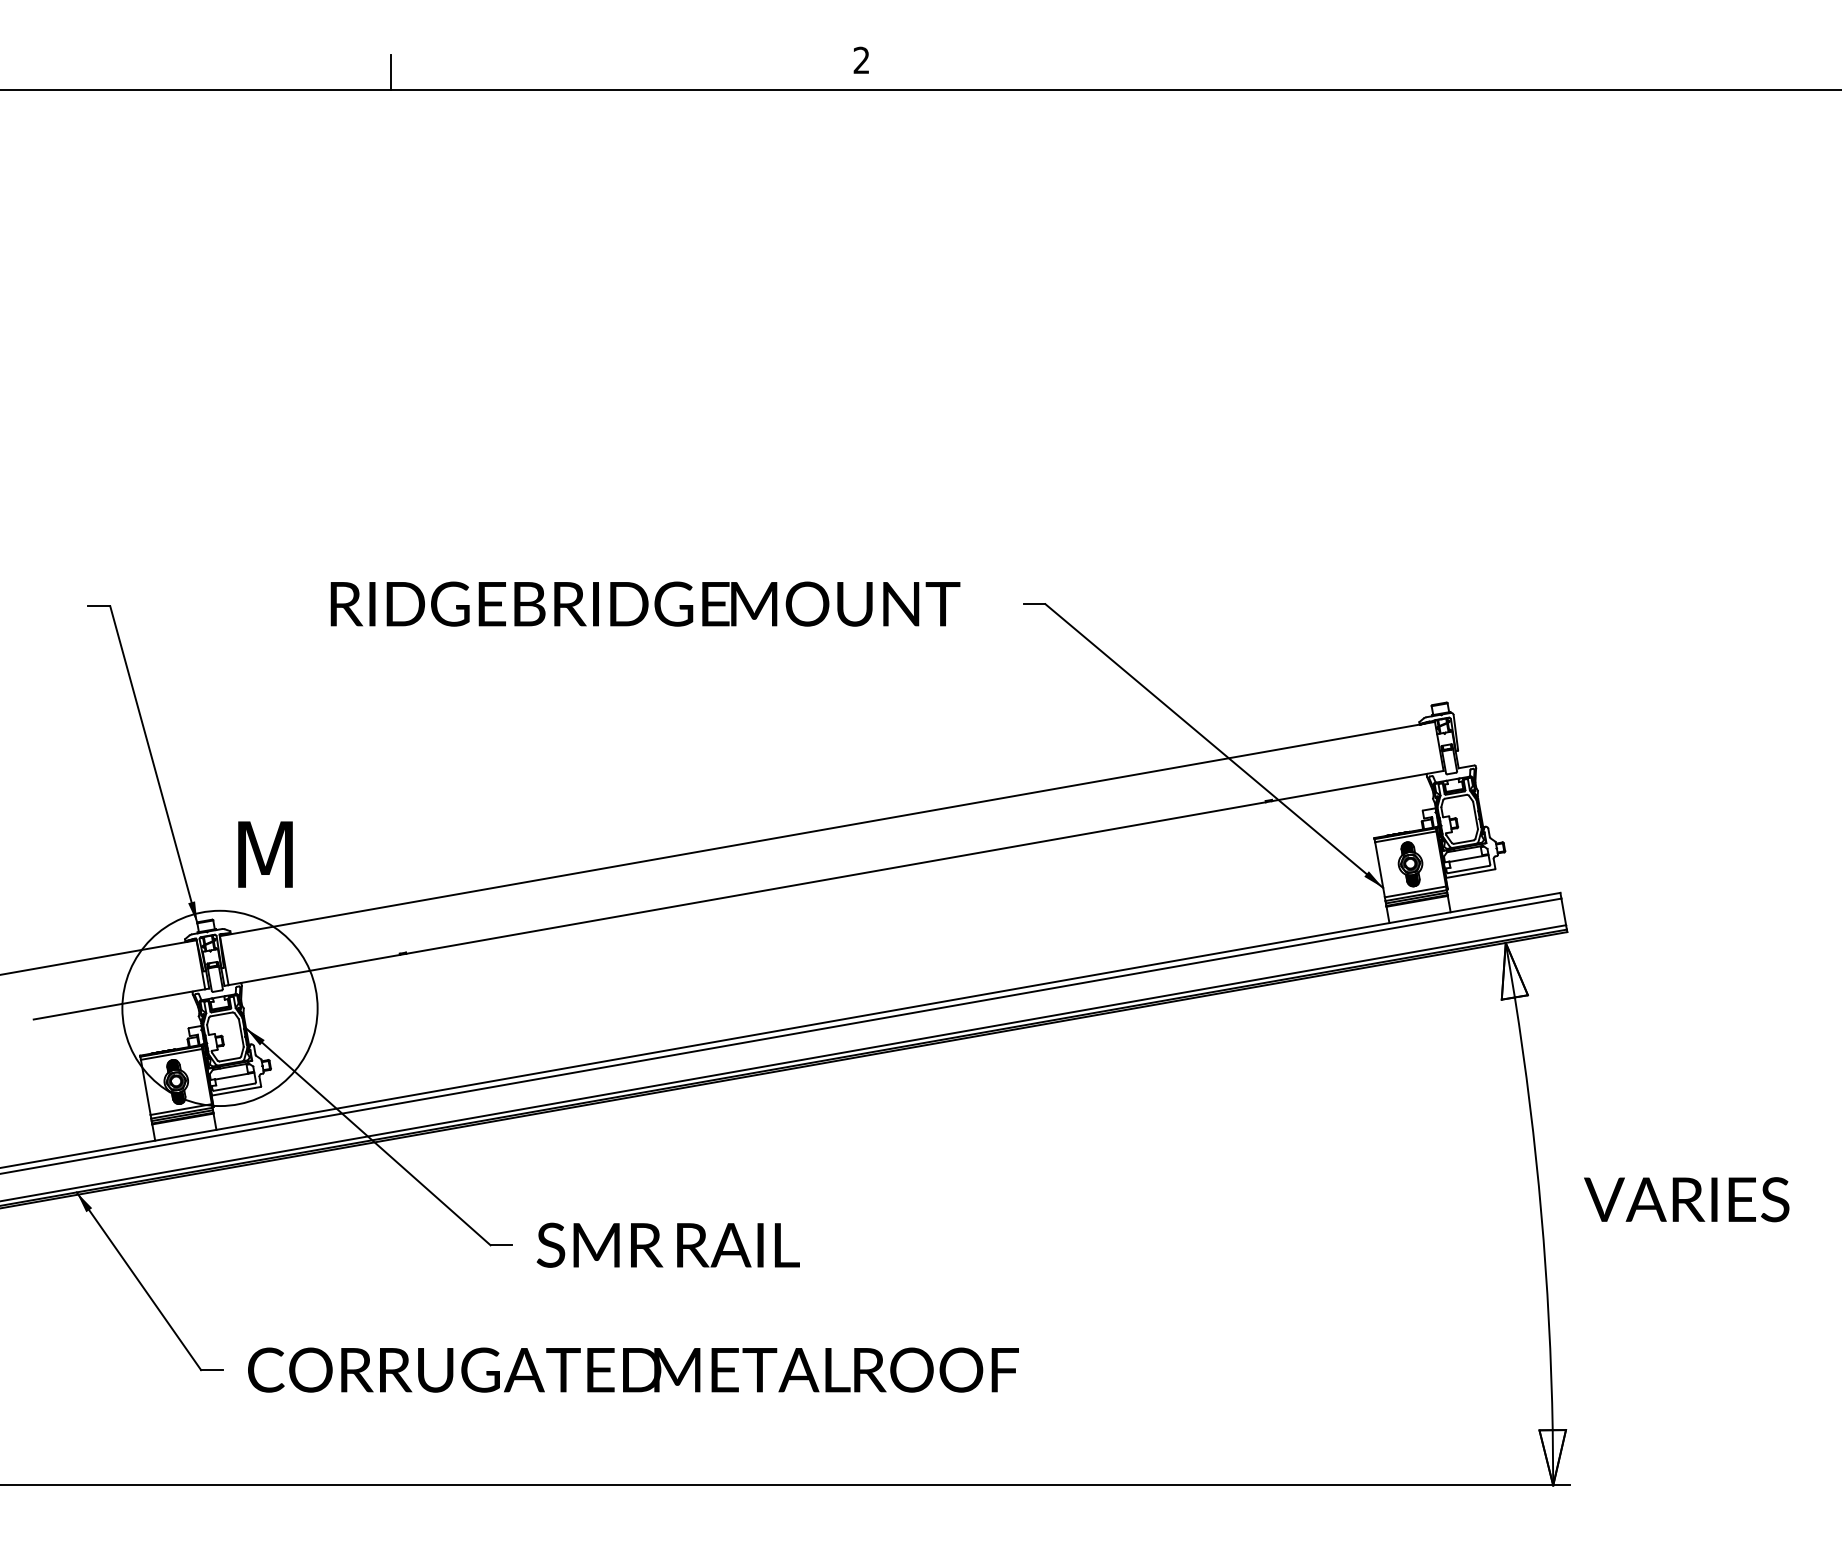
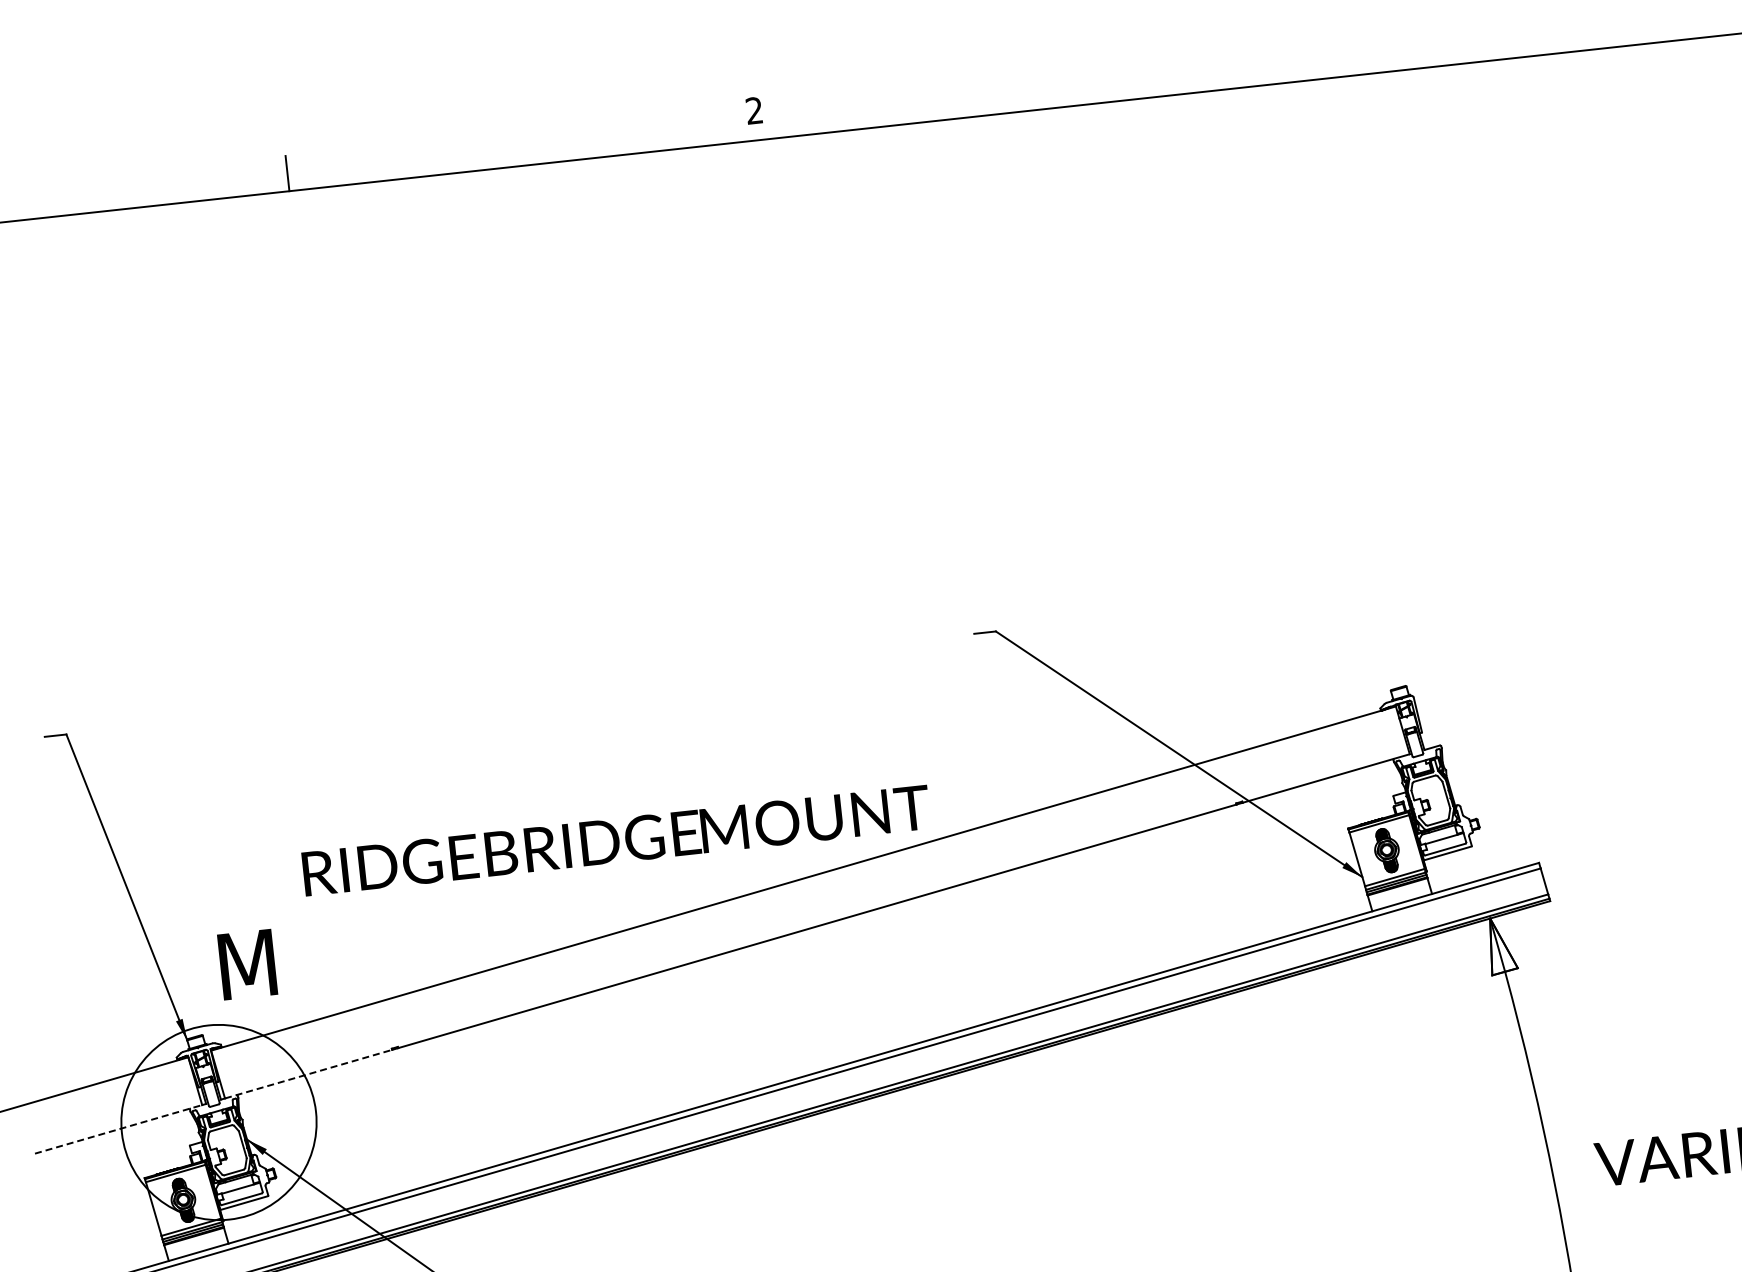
text: (645, 603) -> (616, 840), moved
line: (314, 969) -> (308, 1073), solid -> dashed
line: (119, 1004) -> (118, 1129), solid -> dashed

